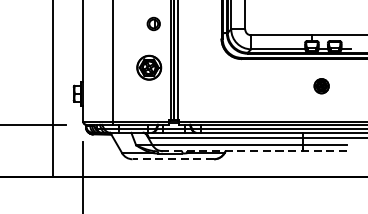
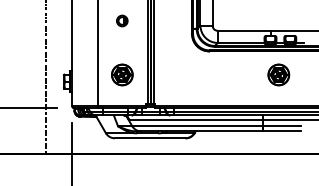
part: (154, 23) -> (122, 20), moved
part: (149, 67) -> (122, 74), moved
part: (321, 85) -> (278, 74), size x1.67
line: (252, 151) -> (218, 131), dashed -> solid
line: (172, 159) -> (149, 138), dashed -> solid

